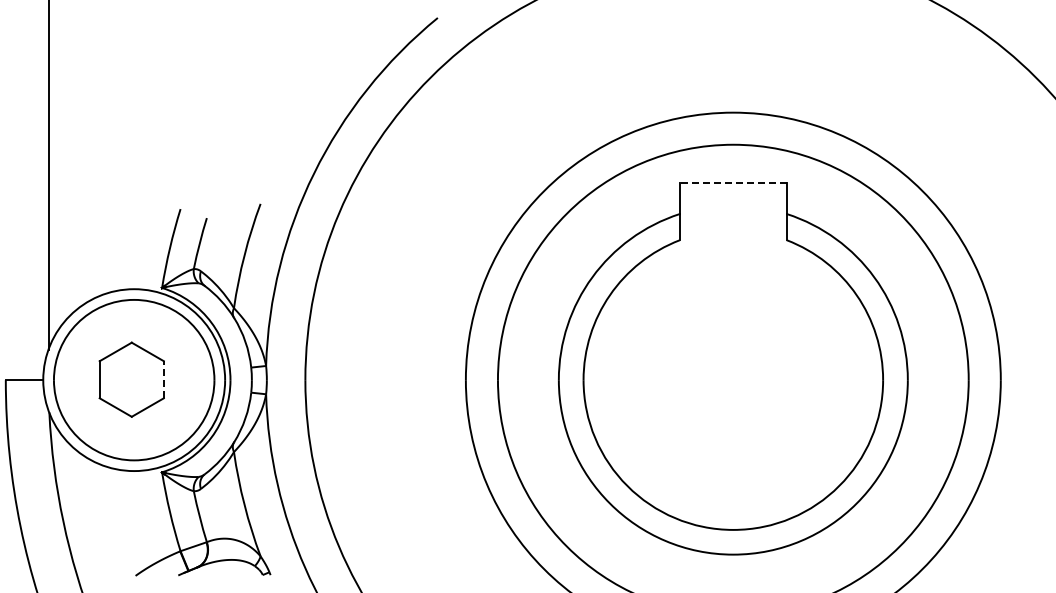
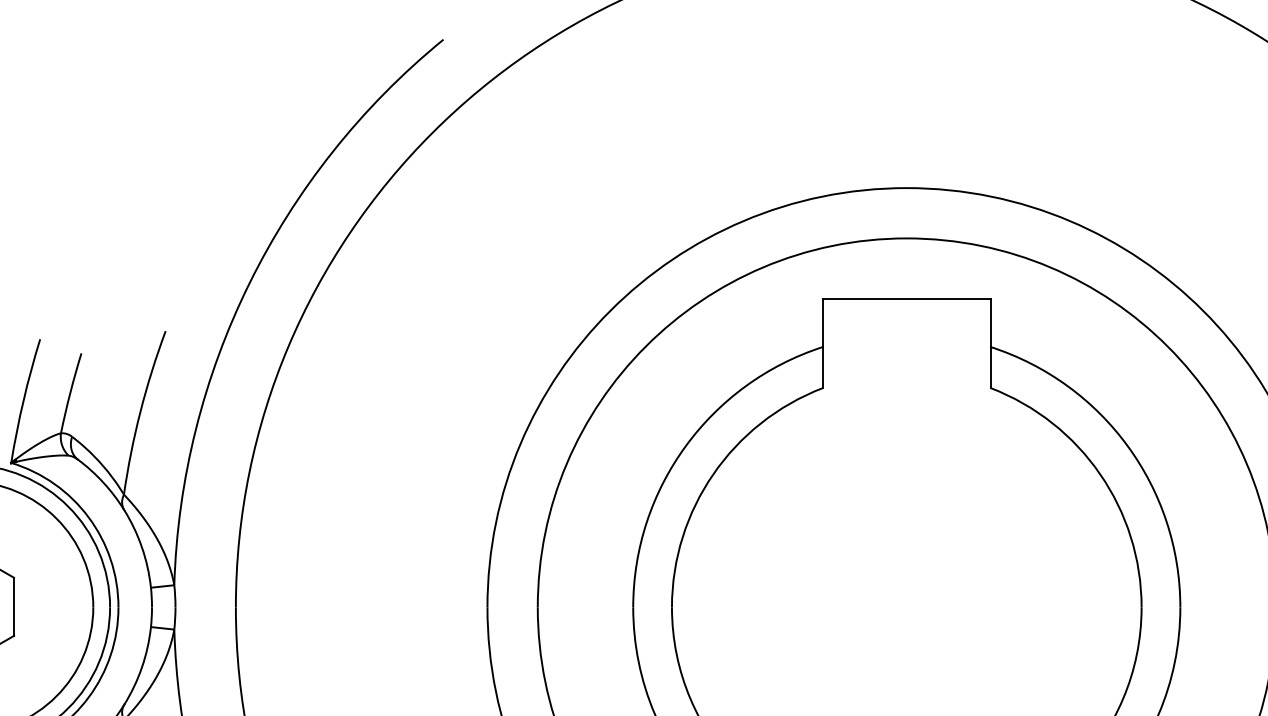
line: (732, 183) -> (905, 299), dashed -> solid
line: (163, 379) -> (13, 606), dashed -> solid

